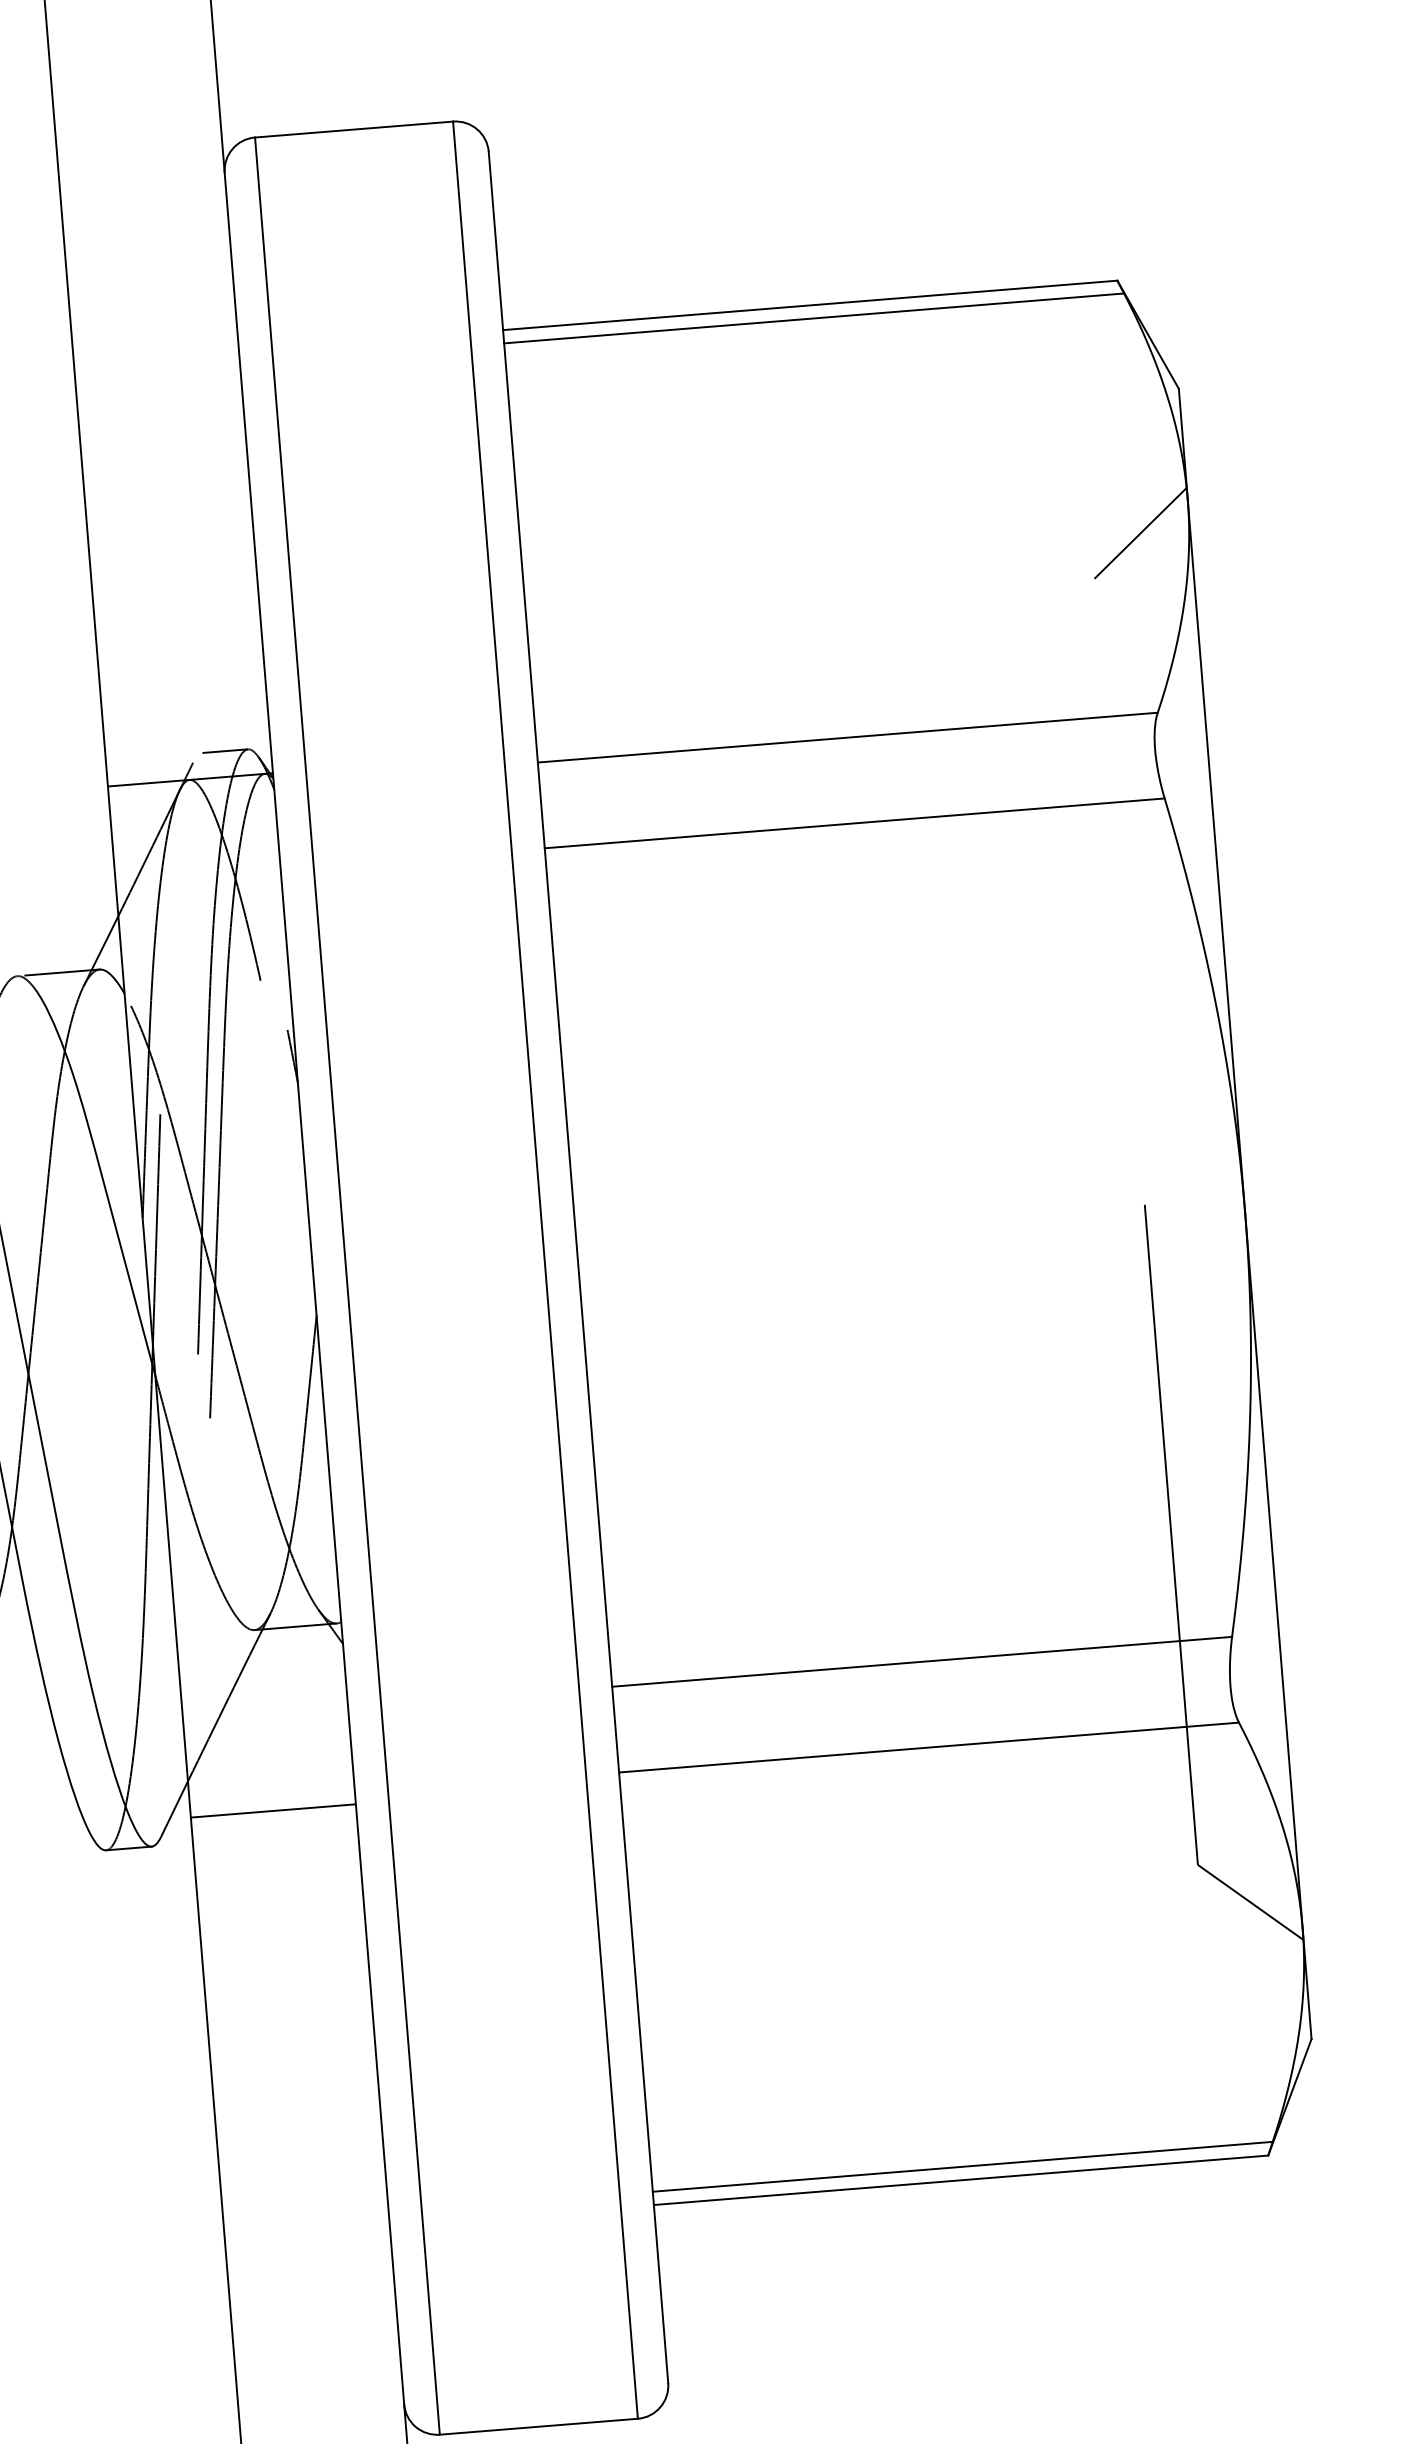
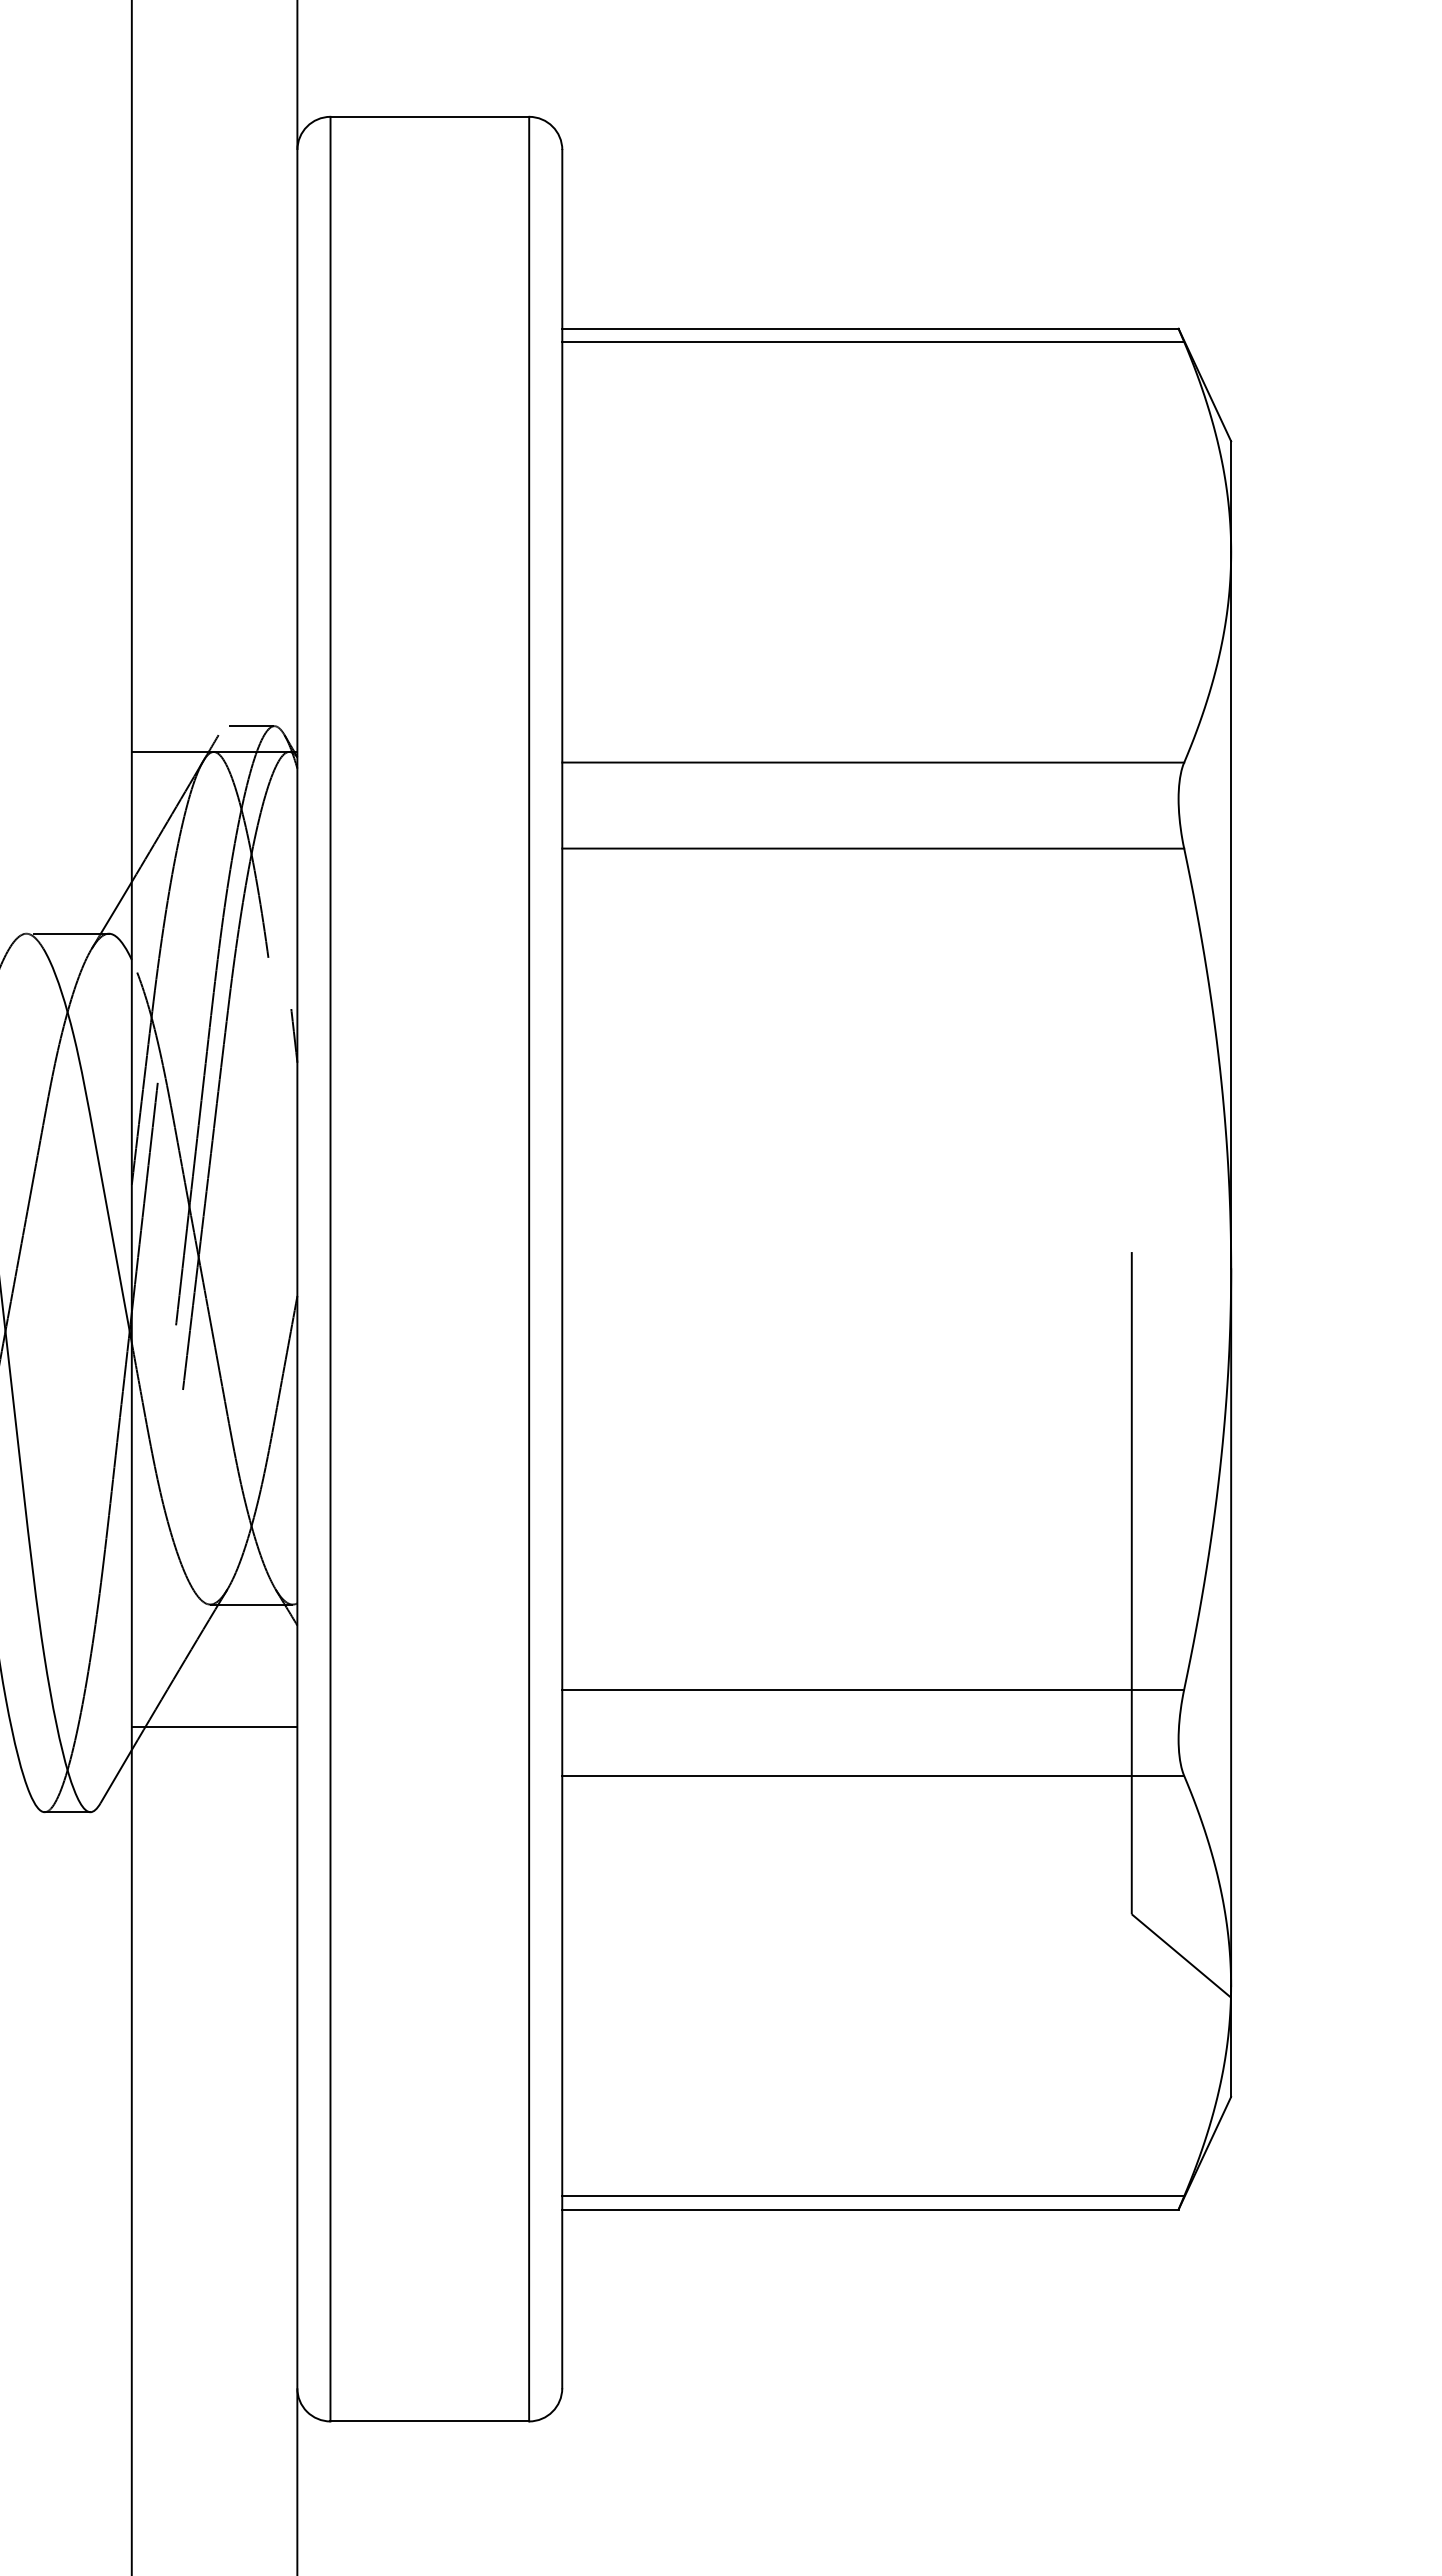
line: (1140, 533) -> (1181, 582), removed
line: (273, 1811) -> (214, 1727), moved

